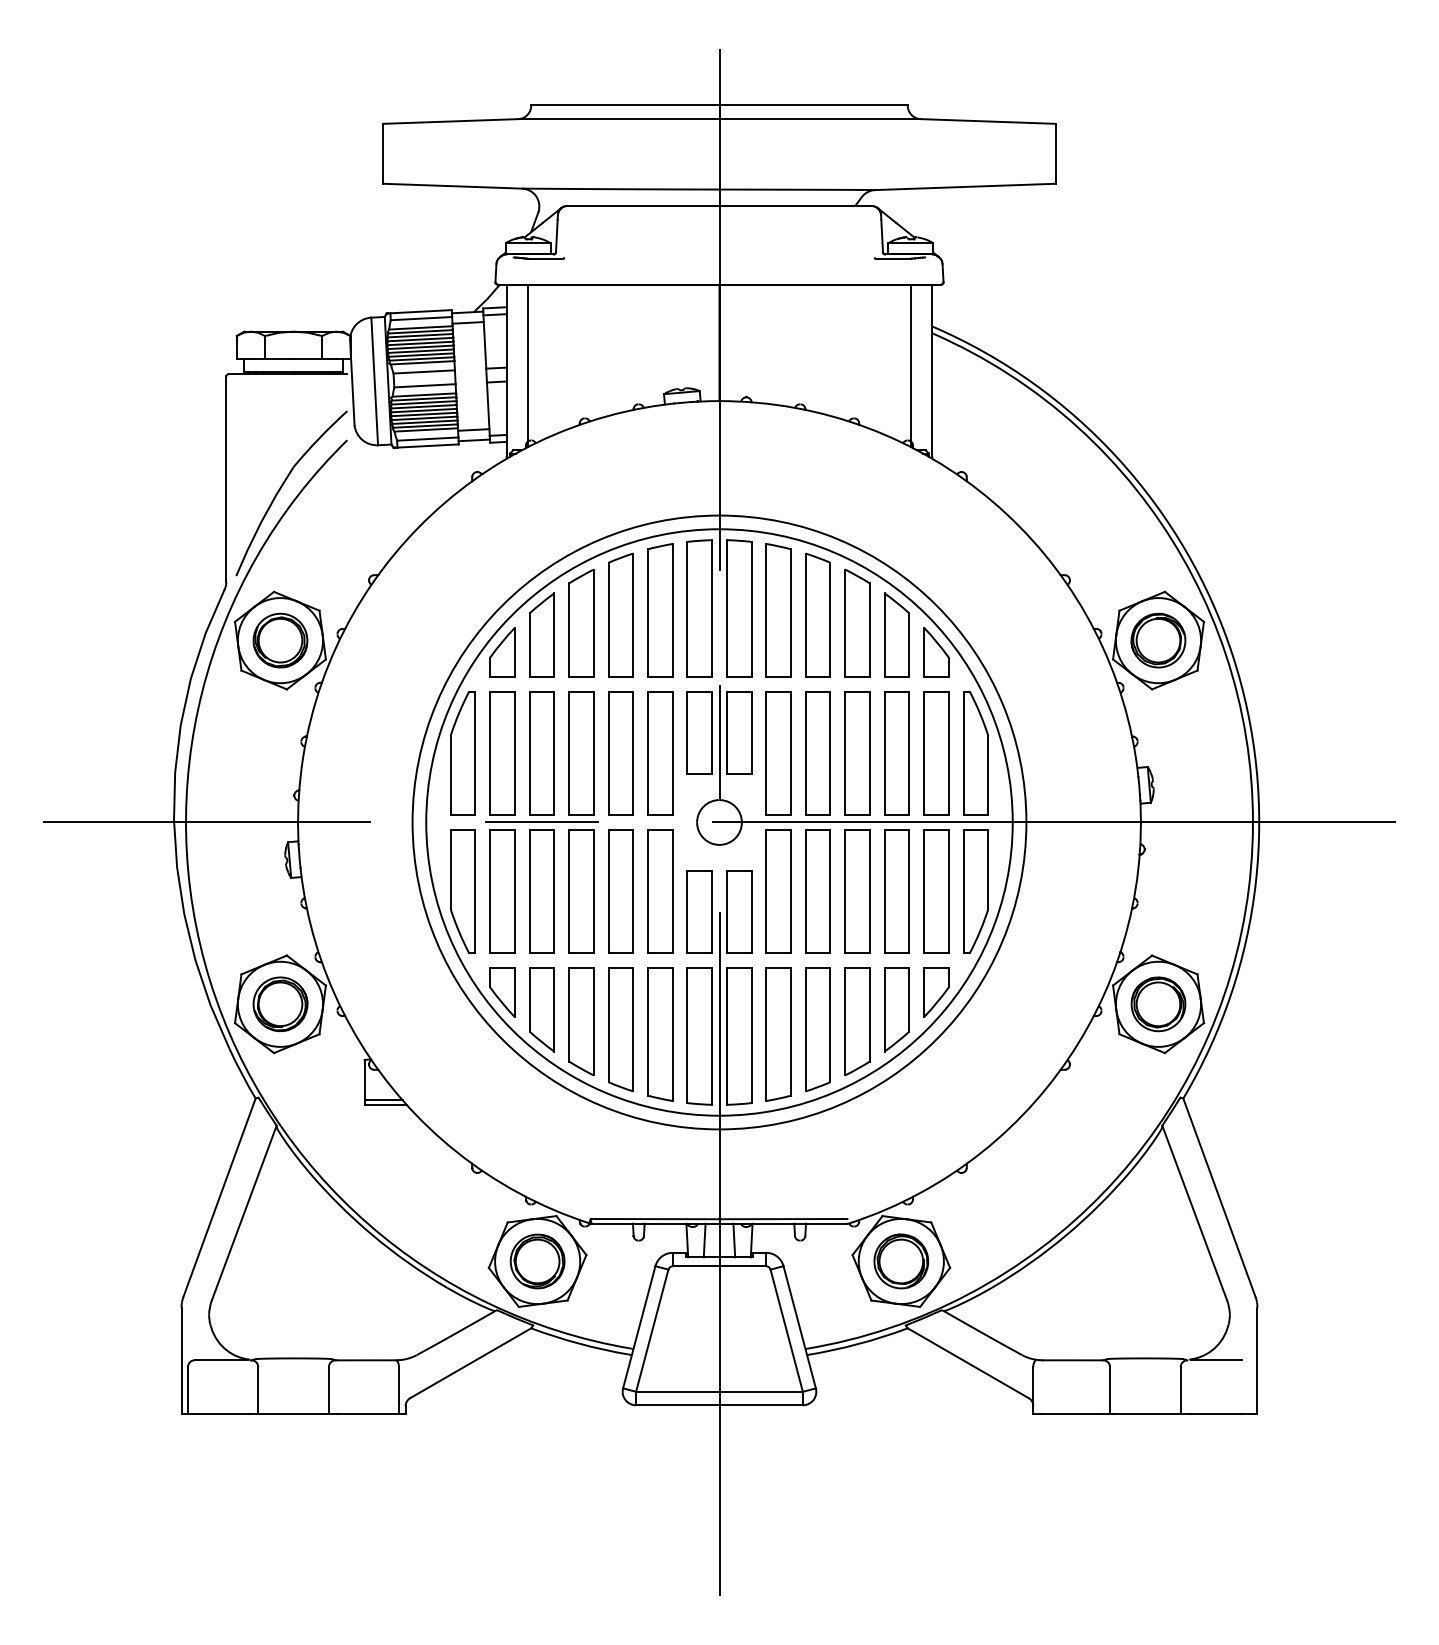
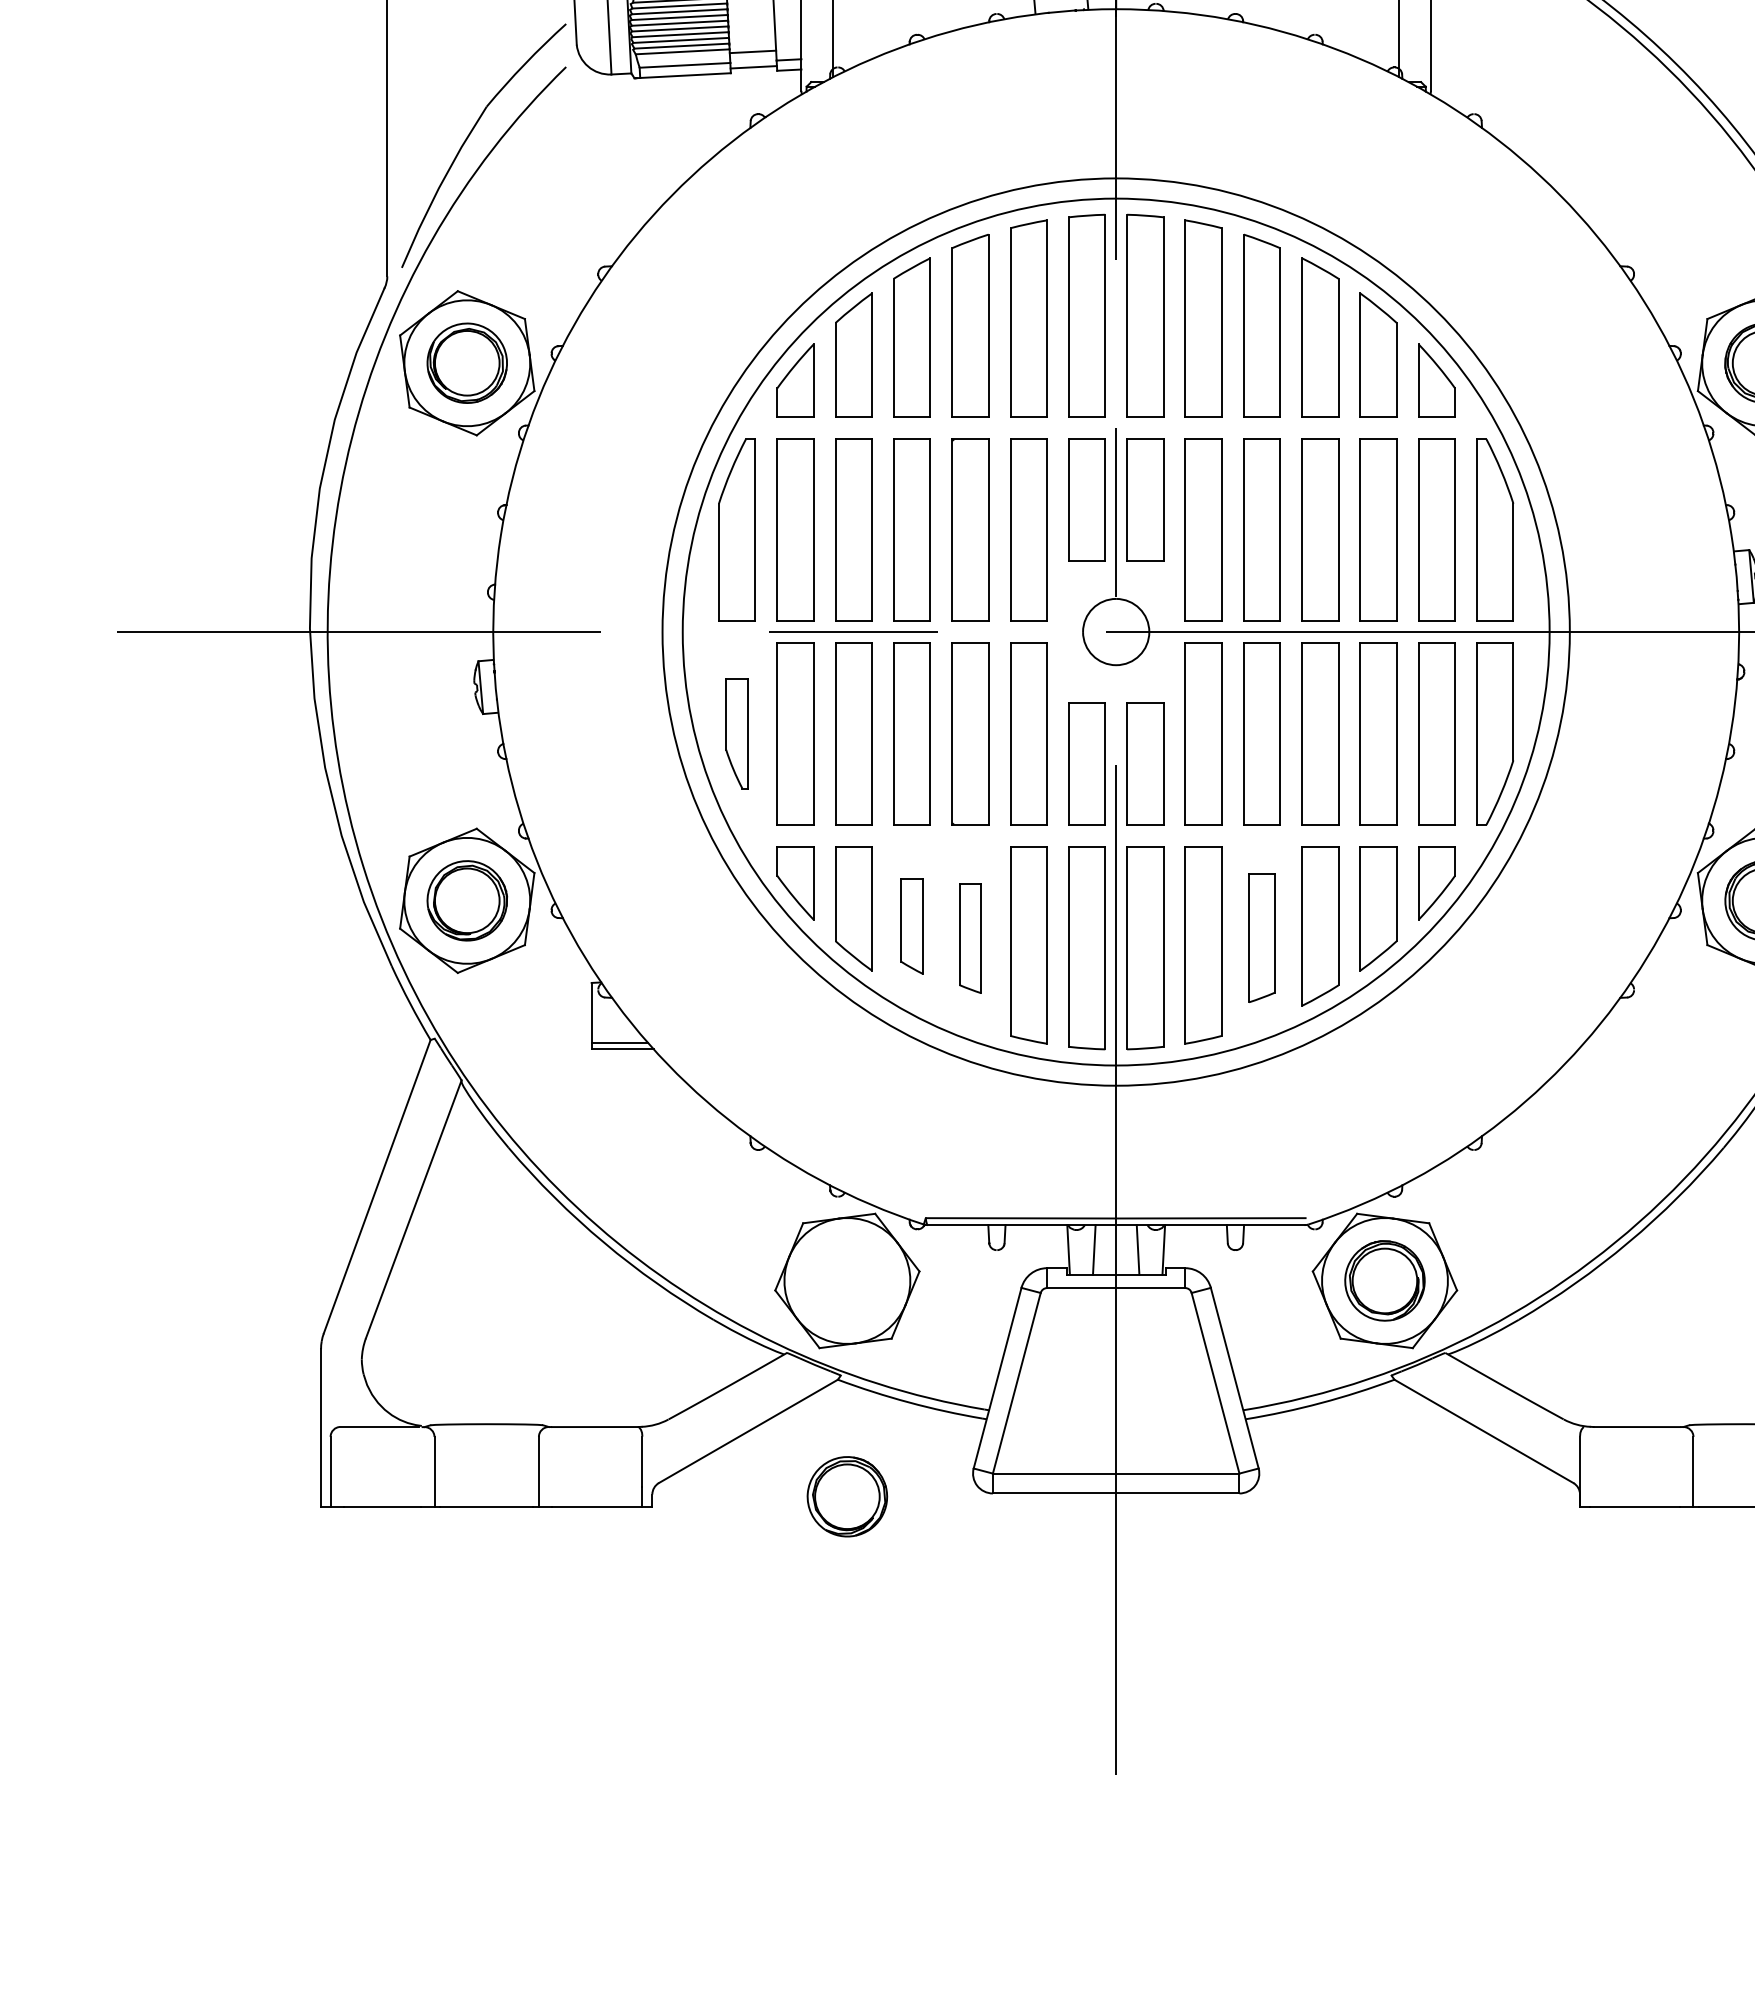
part: (462, 891) -> (736, 734), size x0.6
part: (581, 1021) -> (912, 926), size x0.6
part: (620, 1029) -> (969, 938), size x0.6
part: (817, 1029) -> (1261, 938), size x0.7
part: (537, 1261) -> (847, 1496), moved

